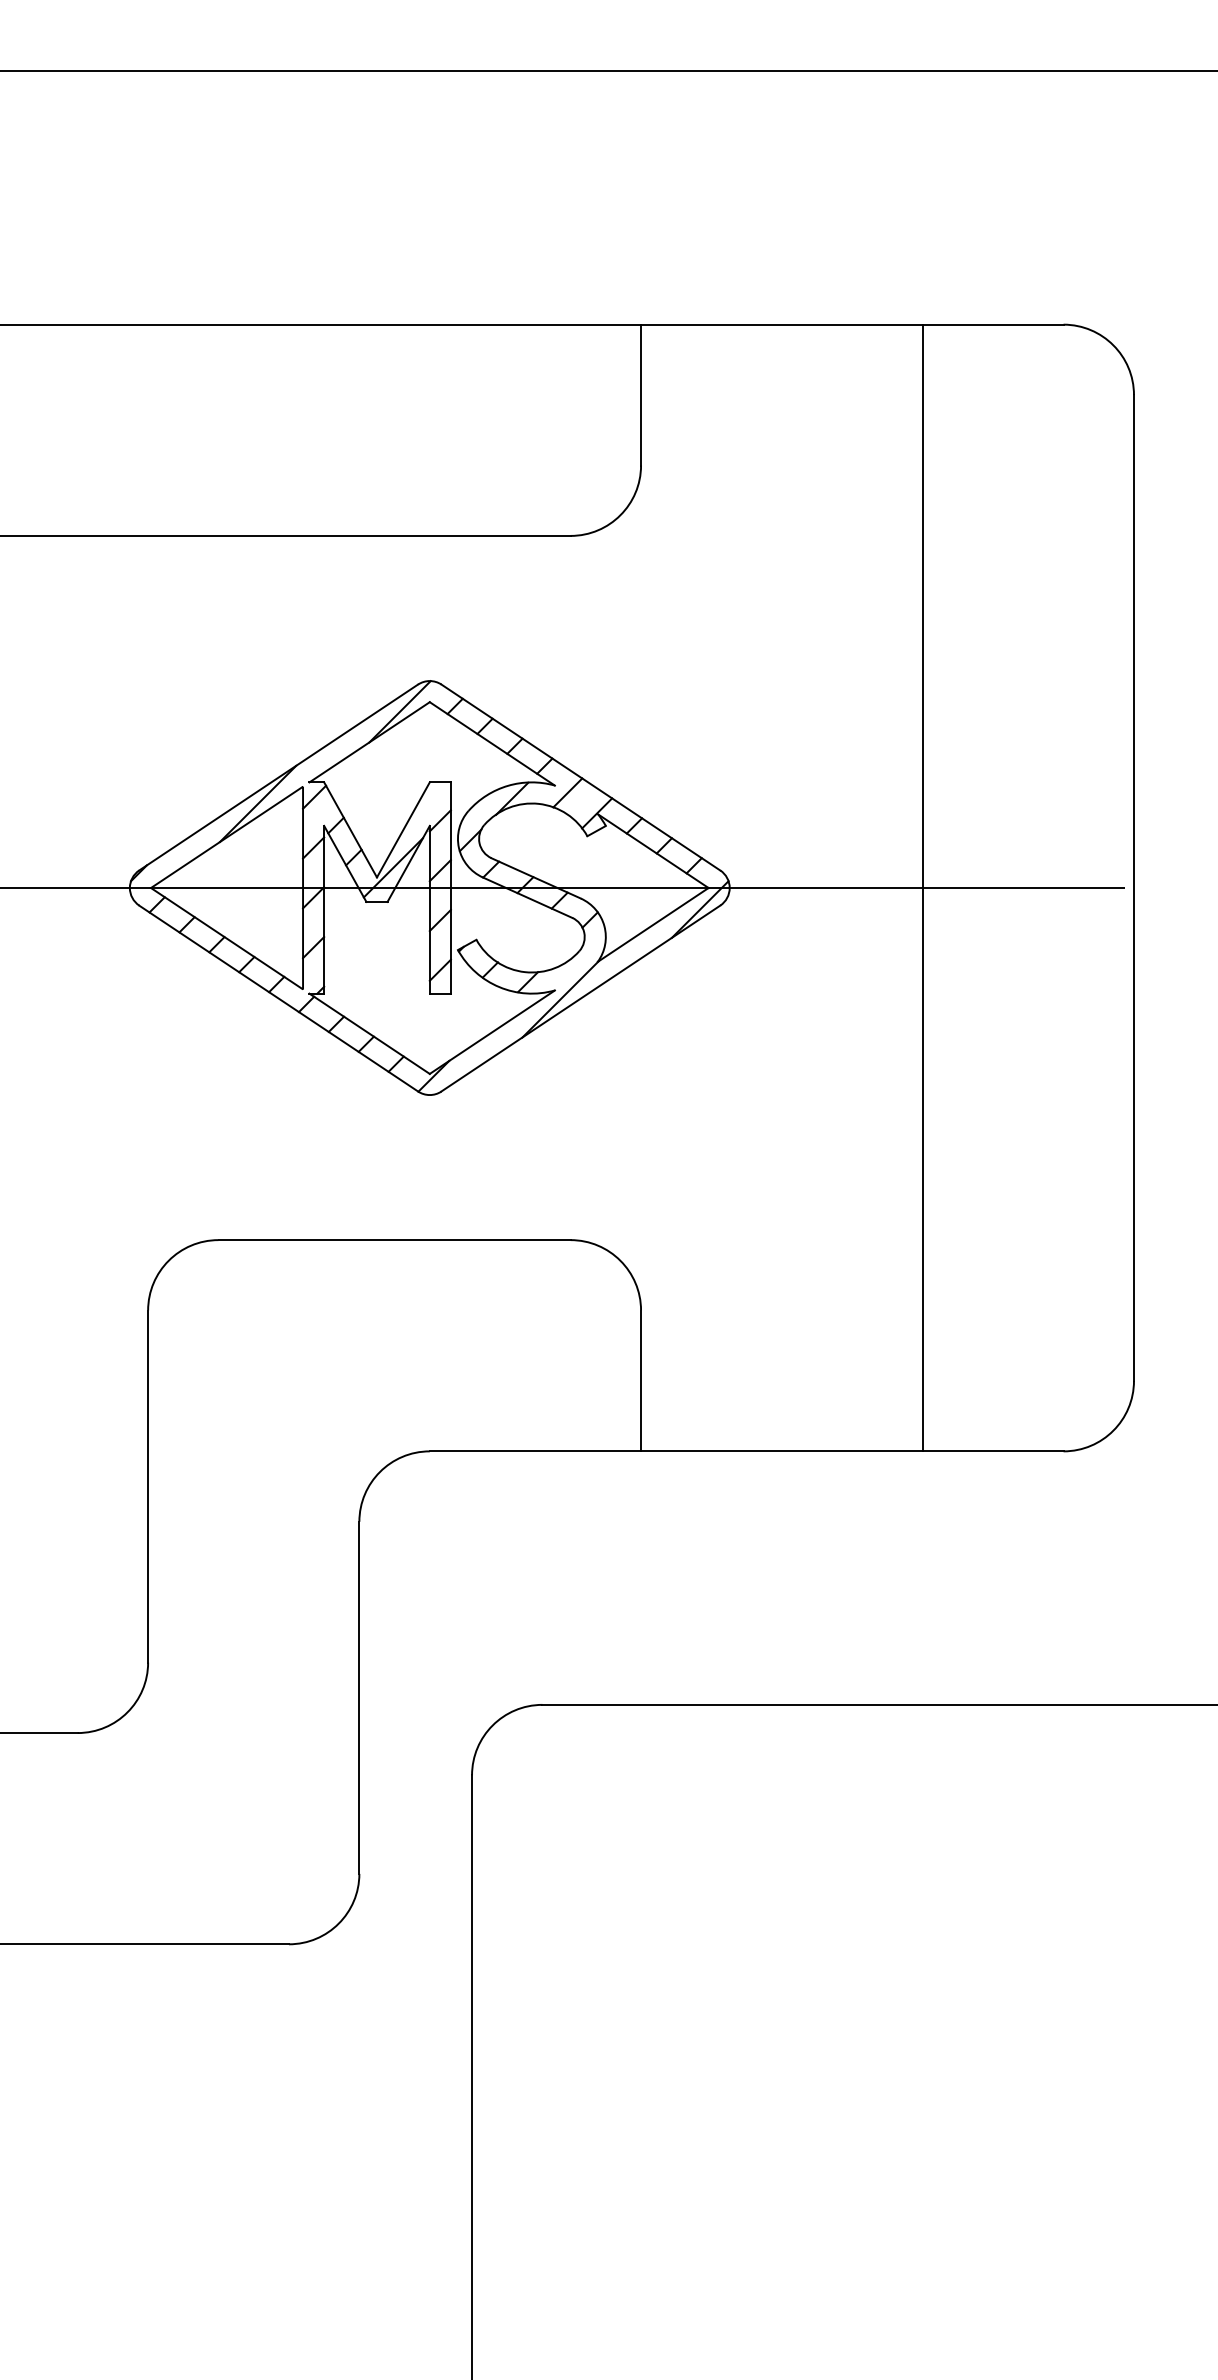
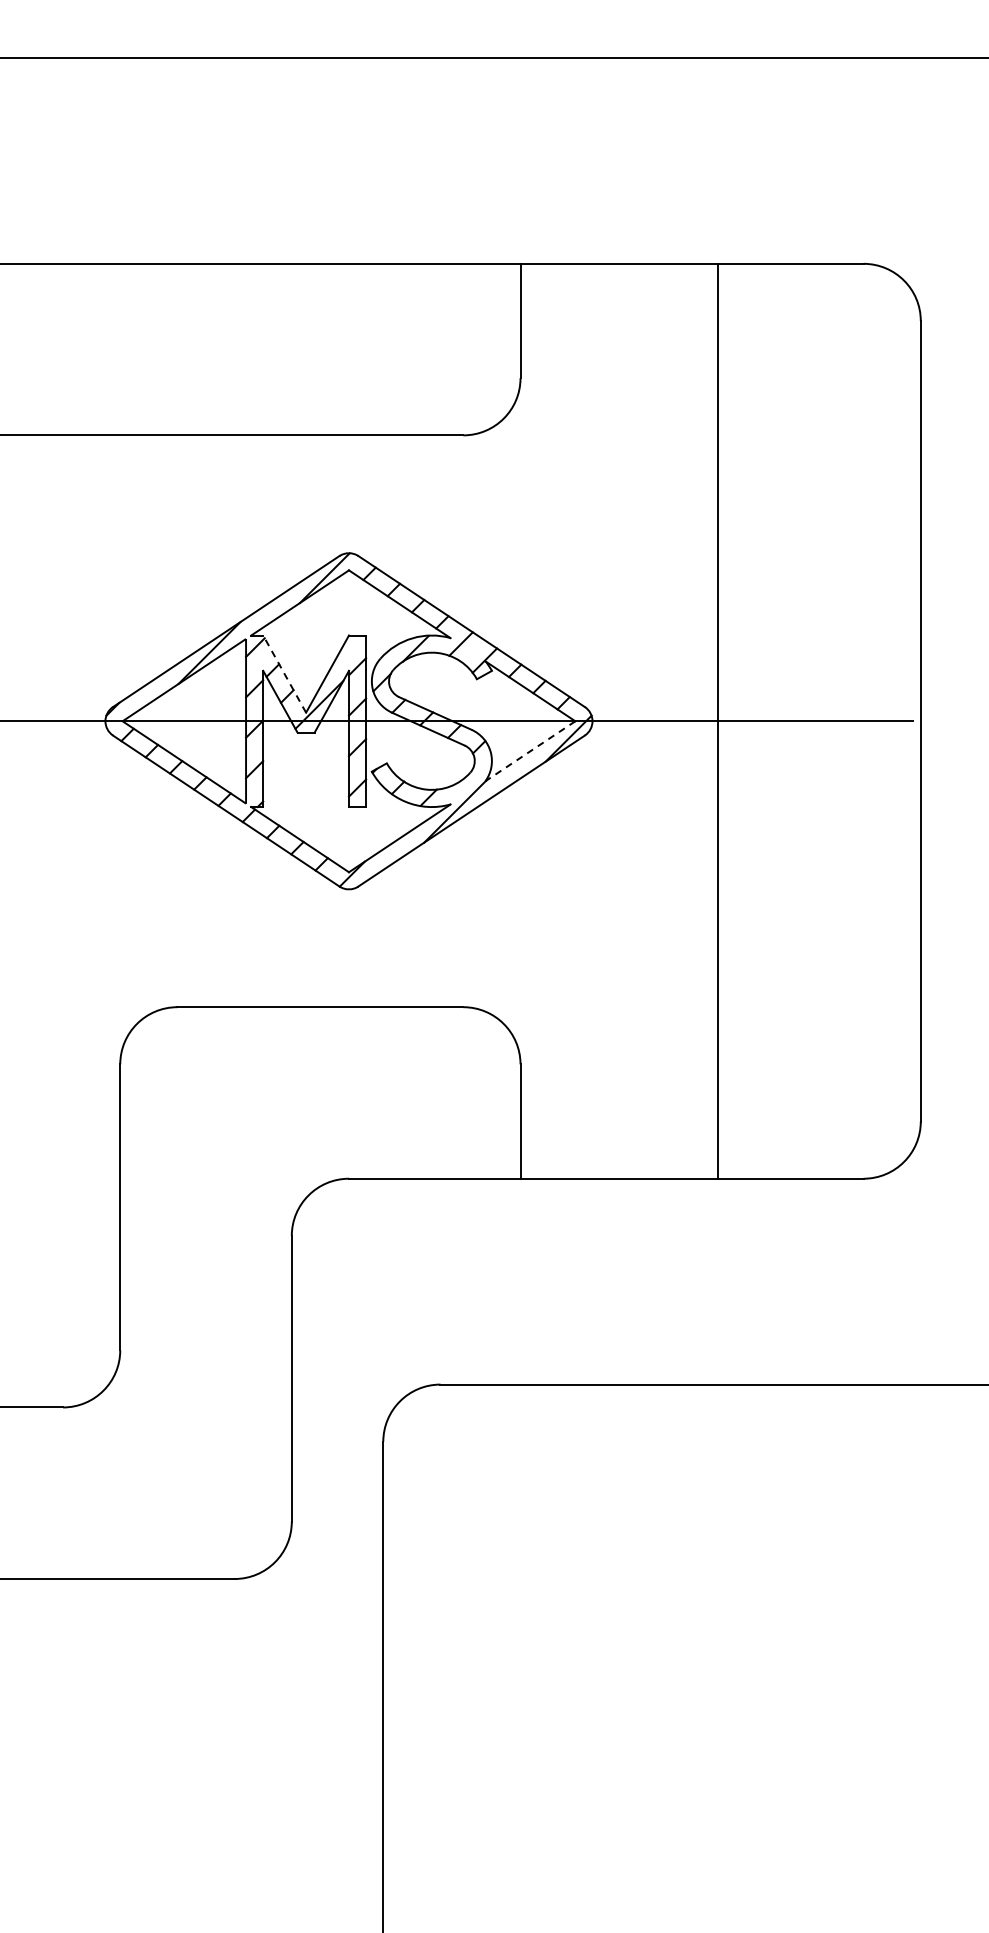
line: (350, 829) -> (284, 673), solid -> dashed
line: (923, 887) -> (718, 720), moved
line: (652, 925) -> (529, 751), solid -> dashed

